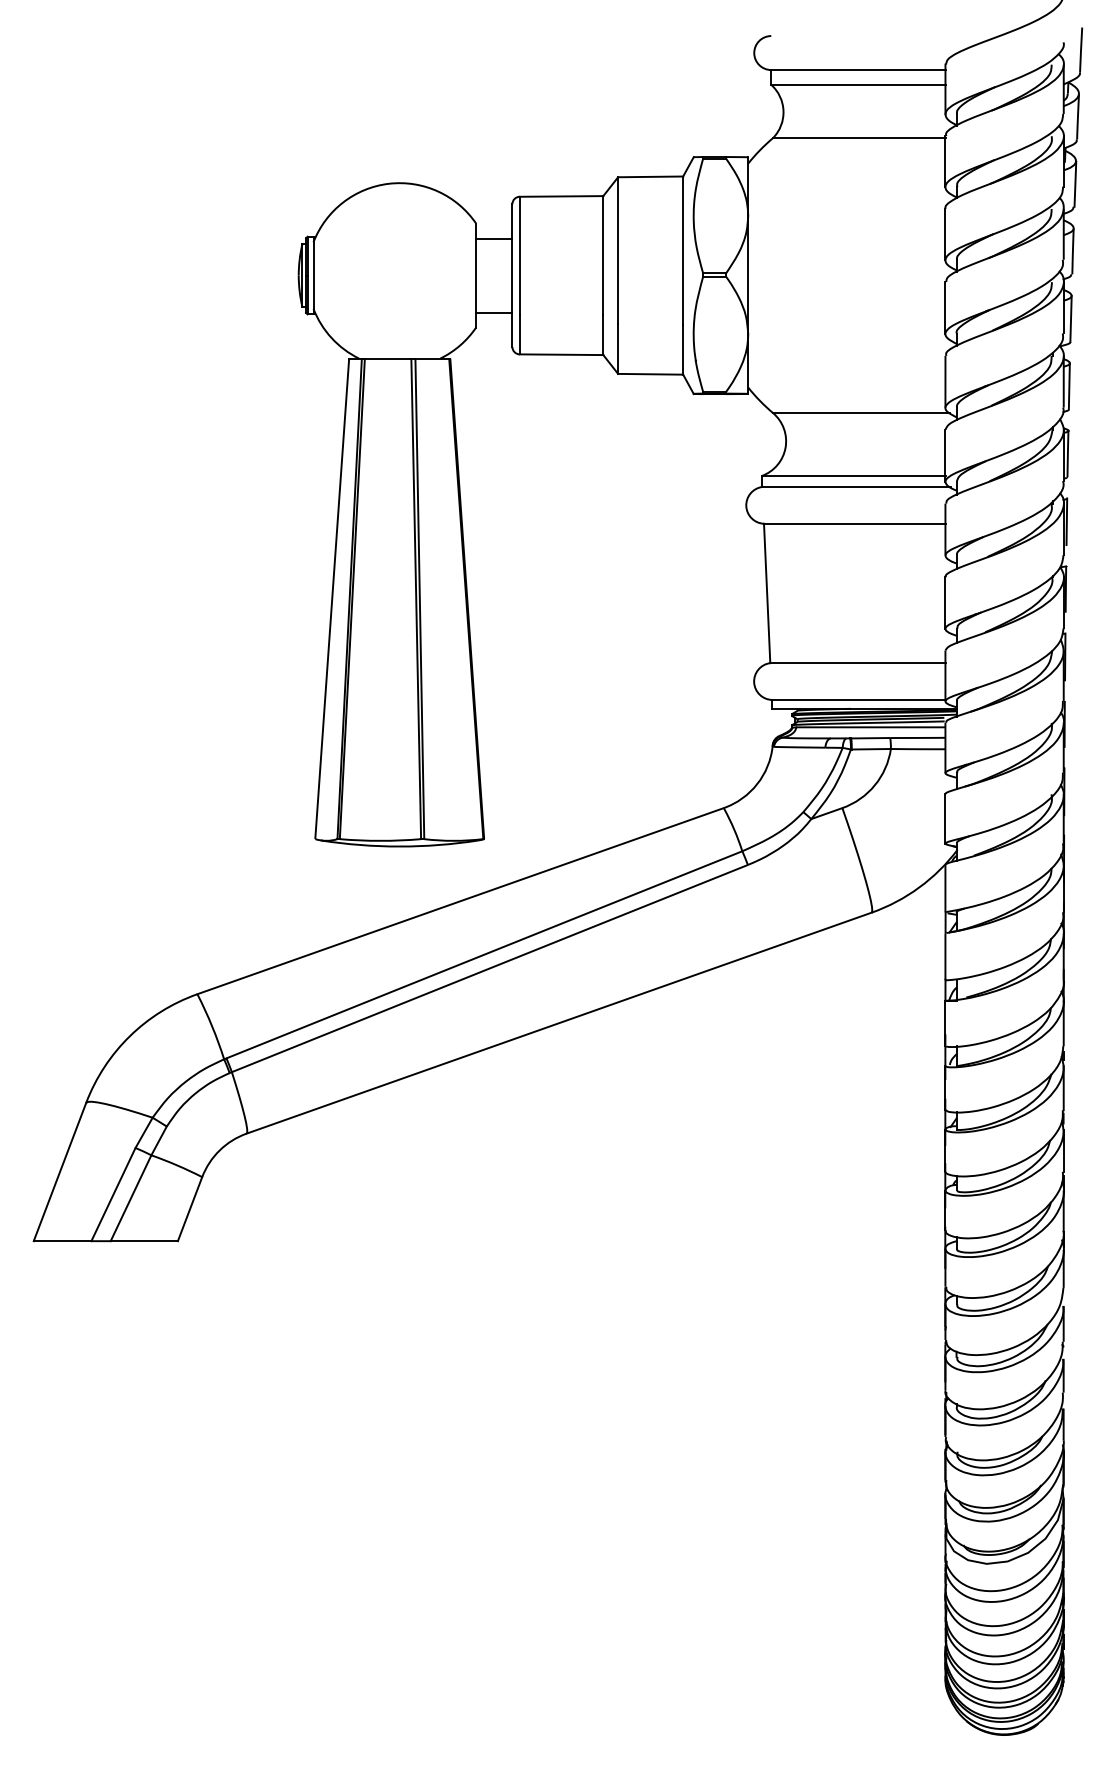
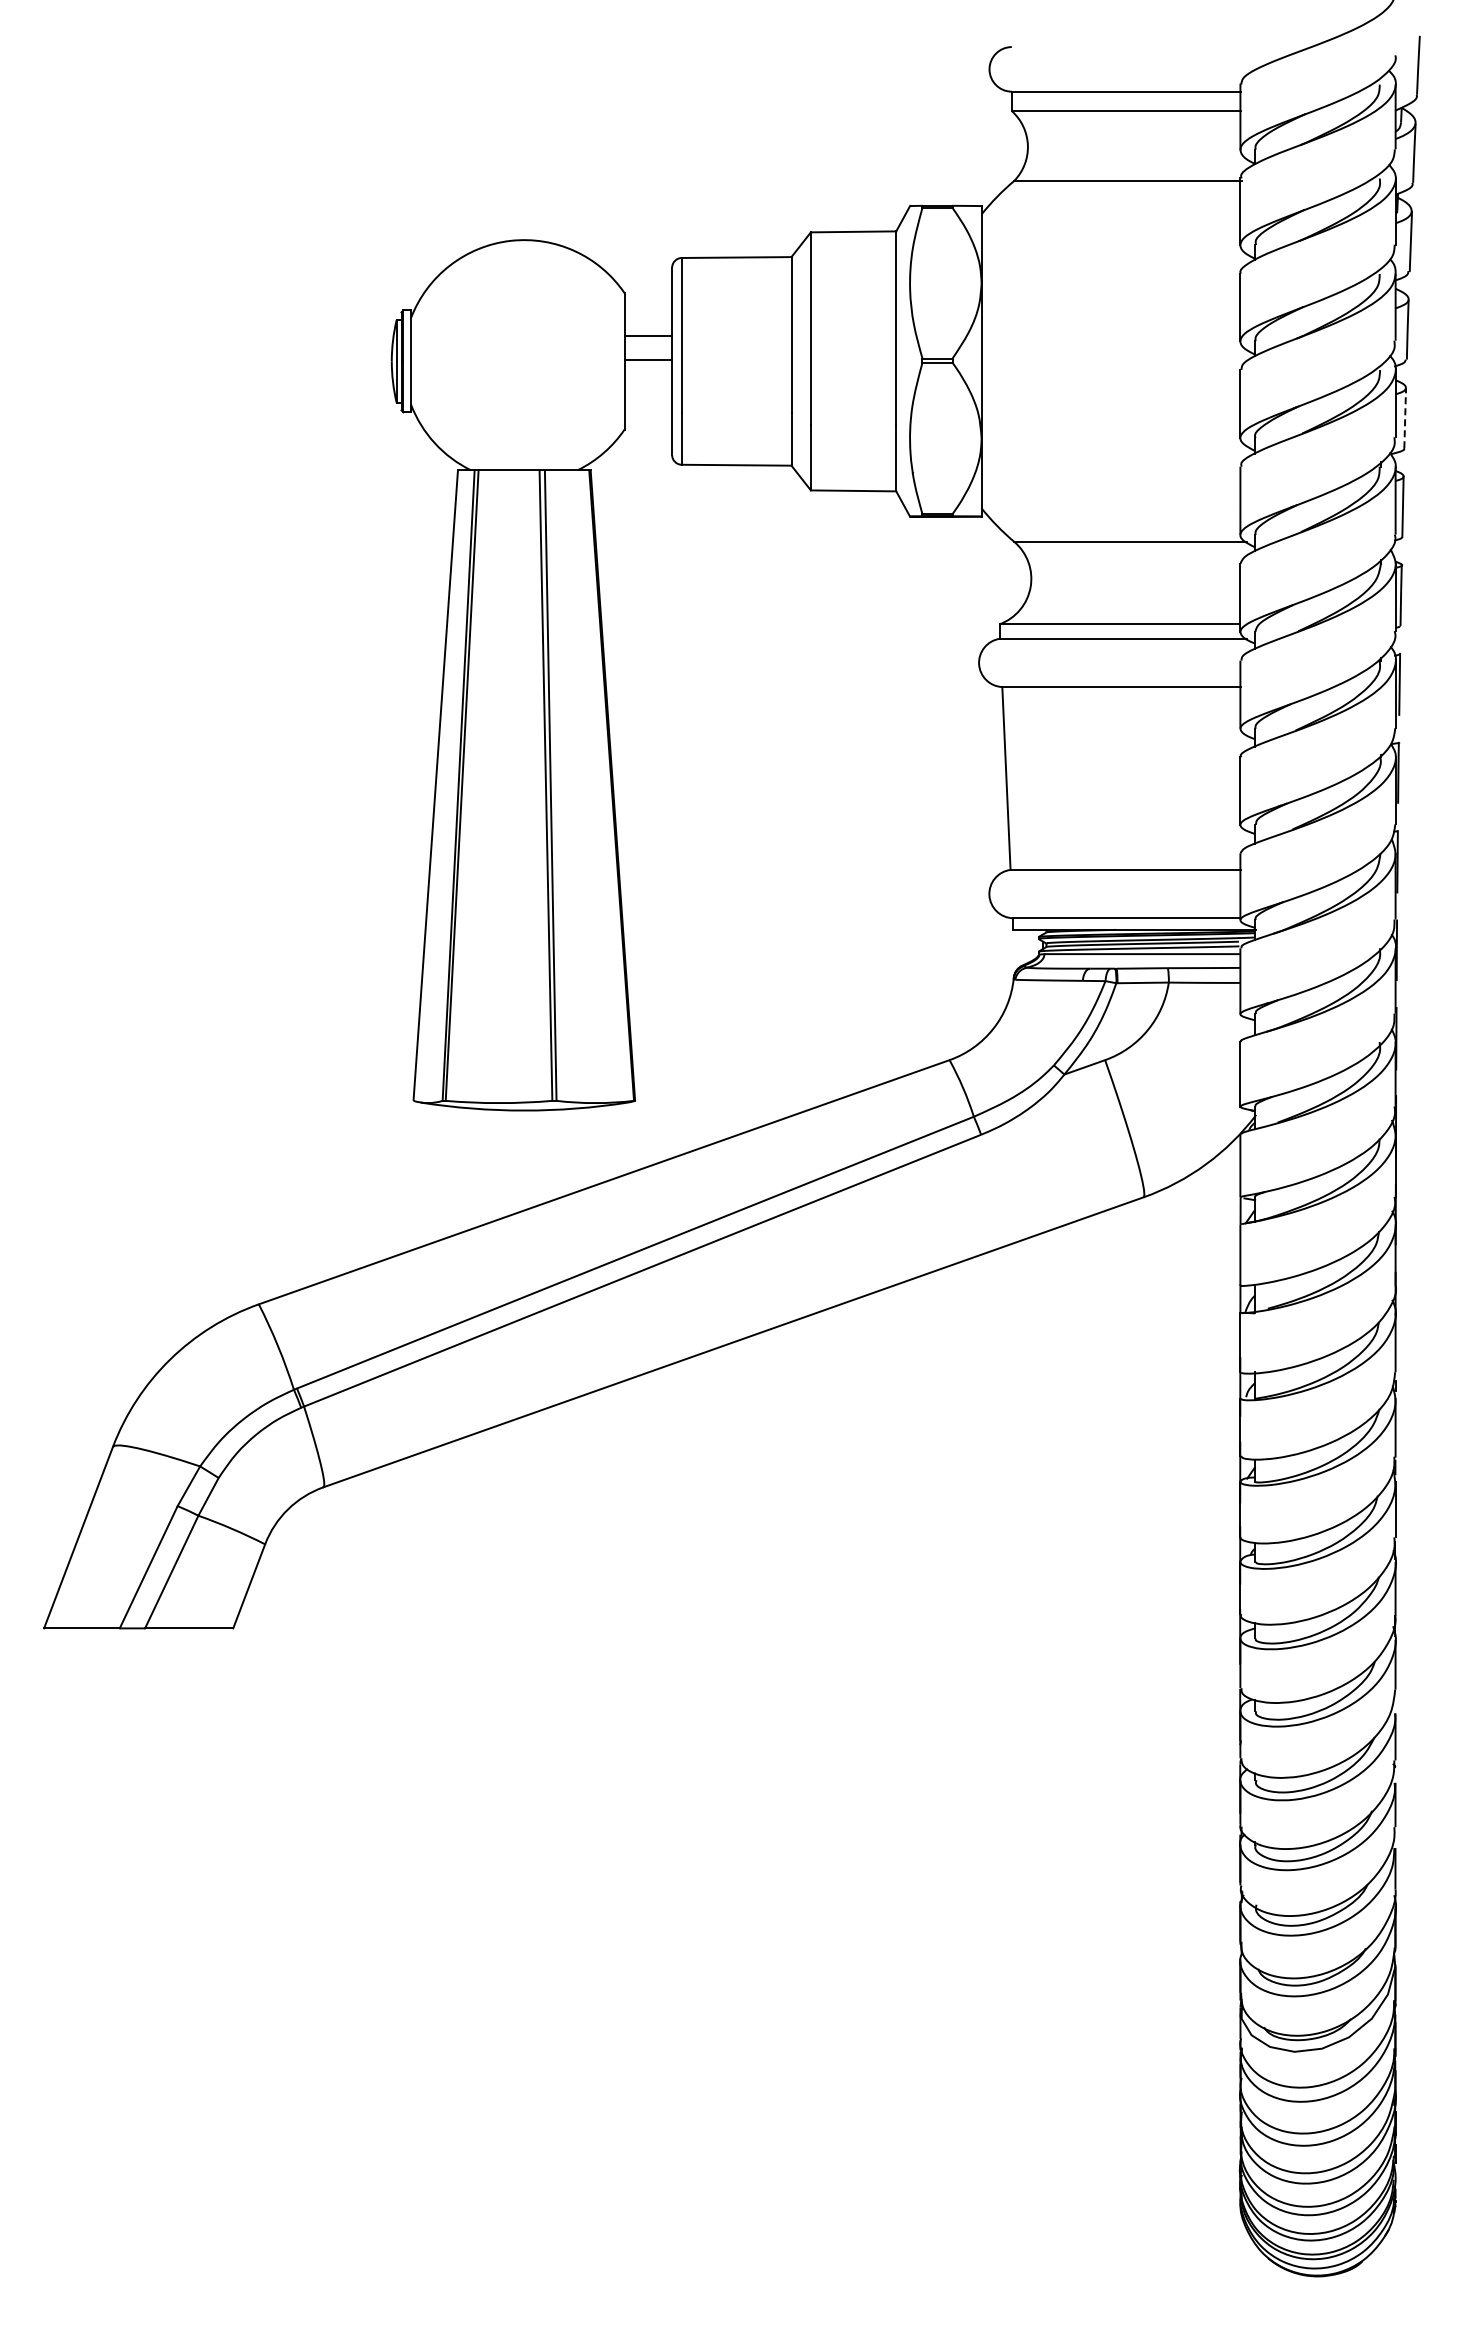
line: (494, 238) -> (648, 359), moved
line: (494, 312) -> (648, 335), moved
line: (1071, 318) -> (1405, 417), solid -> dashed

